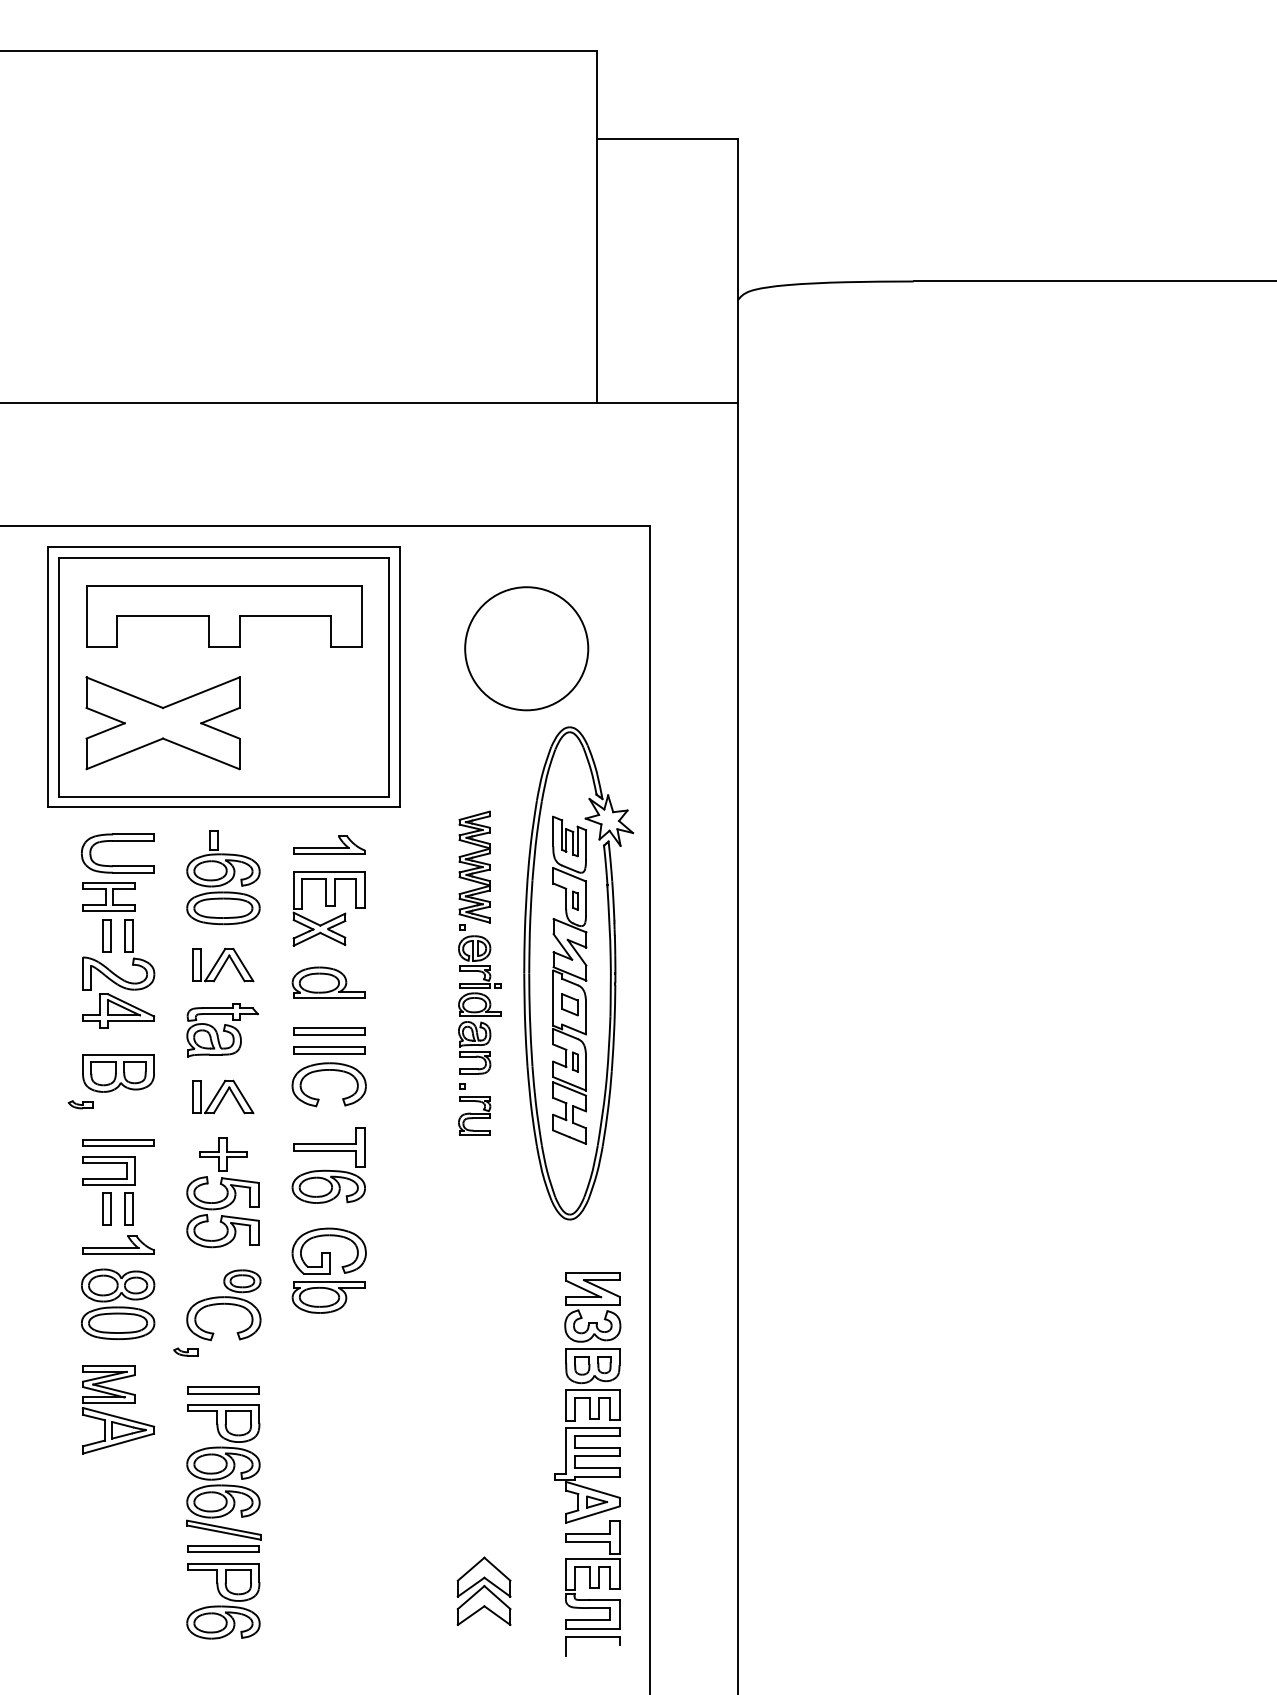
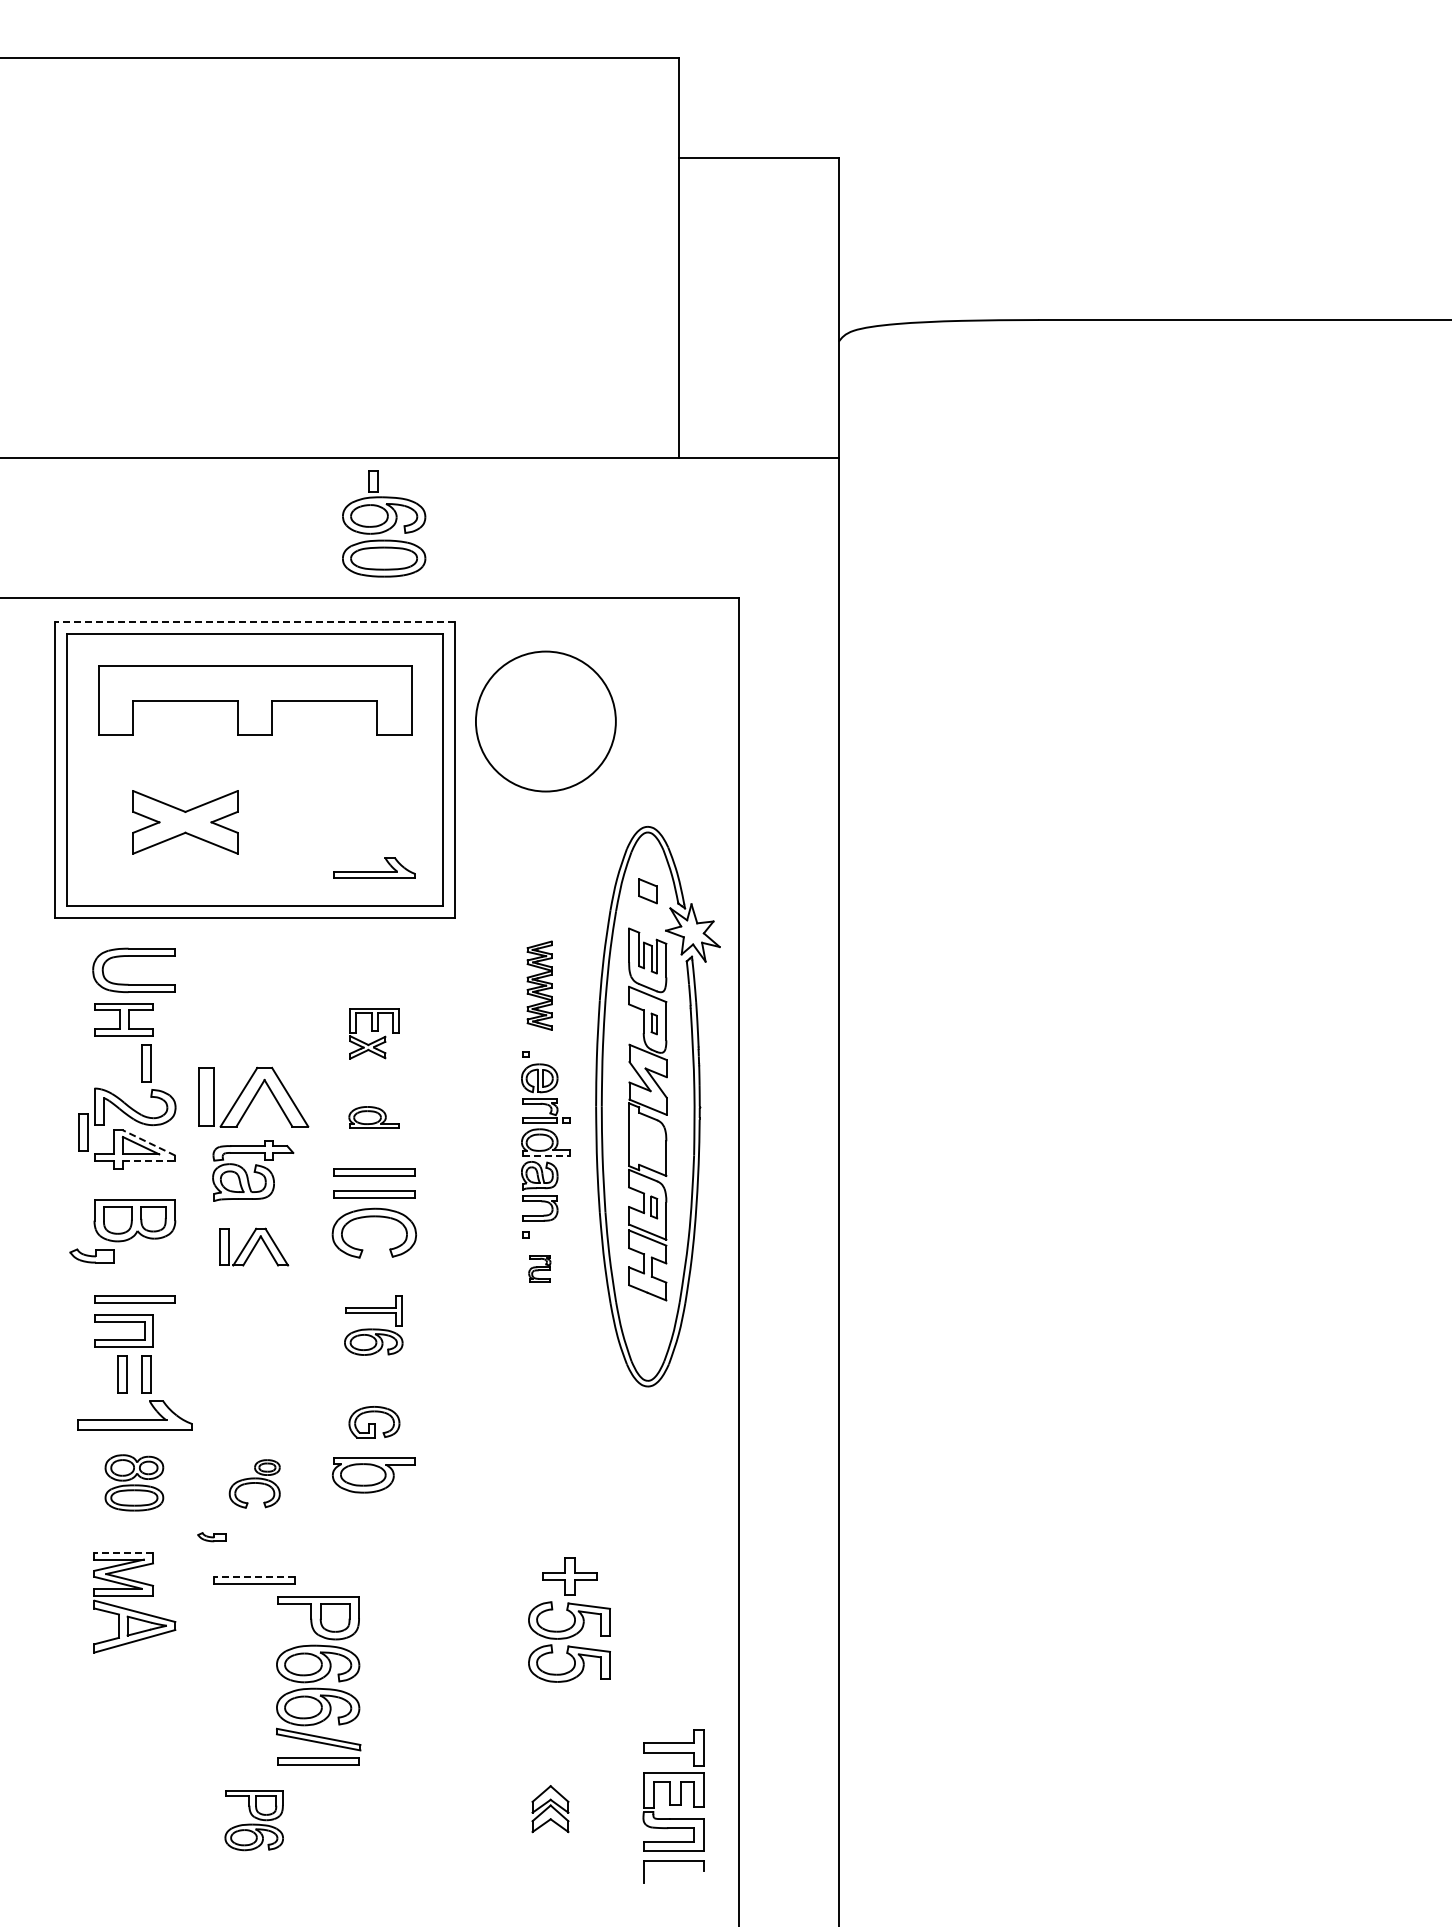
line: (224, 547) -> (255, 622), solid -> dashed
circle: (526, 648) -> (545, 721), moved
part: (163, 723) -> (185, 822), size x0.6
part: (329, 844) -> (374, 867), moved
part: (474, 866) -> (539, 985), size x0.7
part: (223, 877) -> (384, 523), moved
part: (329, 909) -> (374, 1033), size x0.6
part: (107, 935) -> (83, 1132), moved
part: (223, 964) -> (254, 1096), size x1.6
part: (328, 982) -> (373, 1117), size x0.6
line: (130, 1004) -> (148, 1142), solid -> dashed
part: (569, 1004) -> (647, 891), moved
line: (480, 1016) -> (546, 1155), solid -> dashed
line: (131, 1021) -> (149, 1161), solid -> dashed
part: (80, 1104) -> (91, 1255), size x1.6
part: (474, 1115) -> (539, 1268), size x0.6
part: (328, 1165) -> (373, 1325), size x0.7
part: (222, 1192) -> (569, 1619), moved
part: (119, 1245) -> (135, 1415), size x1.4
part: (329, 1250) -> (374, 1421), size x0.6
part: (118, 1304) -> (134, 1482), size x0.7
part: (223, 1304) -> (254, 1483), size x0.6
line: (108, 1366) -> (123, 1553), solid -> dashed
line: (223, 1386) -> (254, 1576), solid -> dashed
part: (587, 1398) -> (668, 1589), removed
part: (223, 1478) -> (318, 1680), moved
part: (484, 1590) -> (550, 1808), size x0.6
part: (223, 1601) -> (254, 1820), size x0.7

